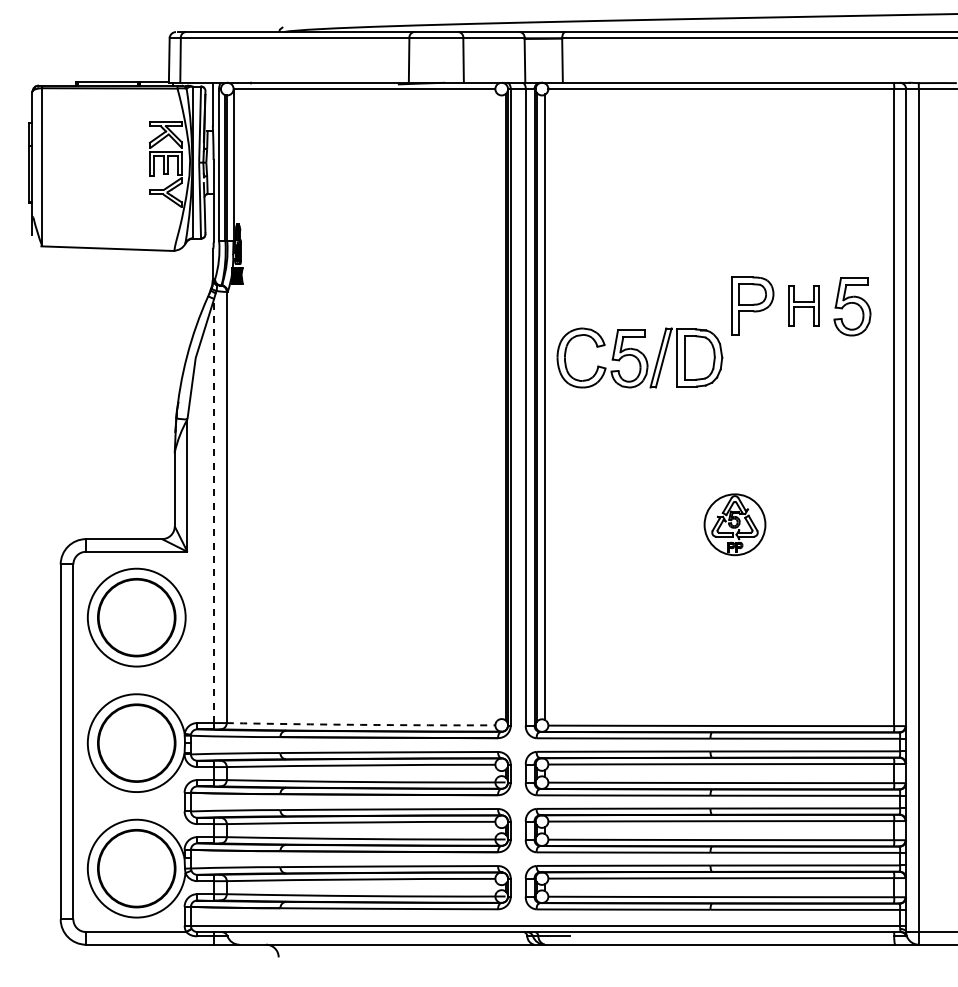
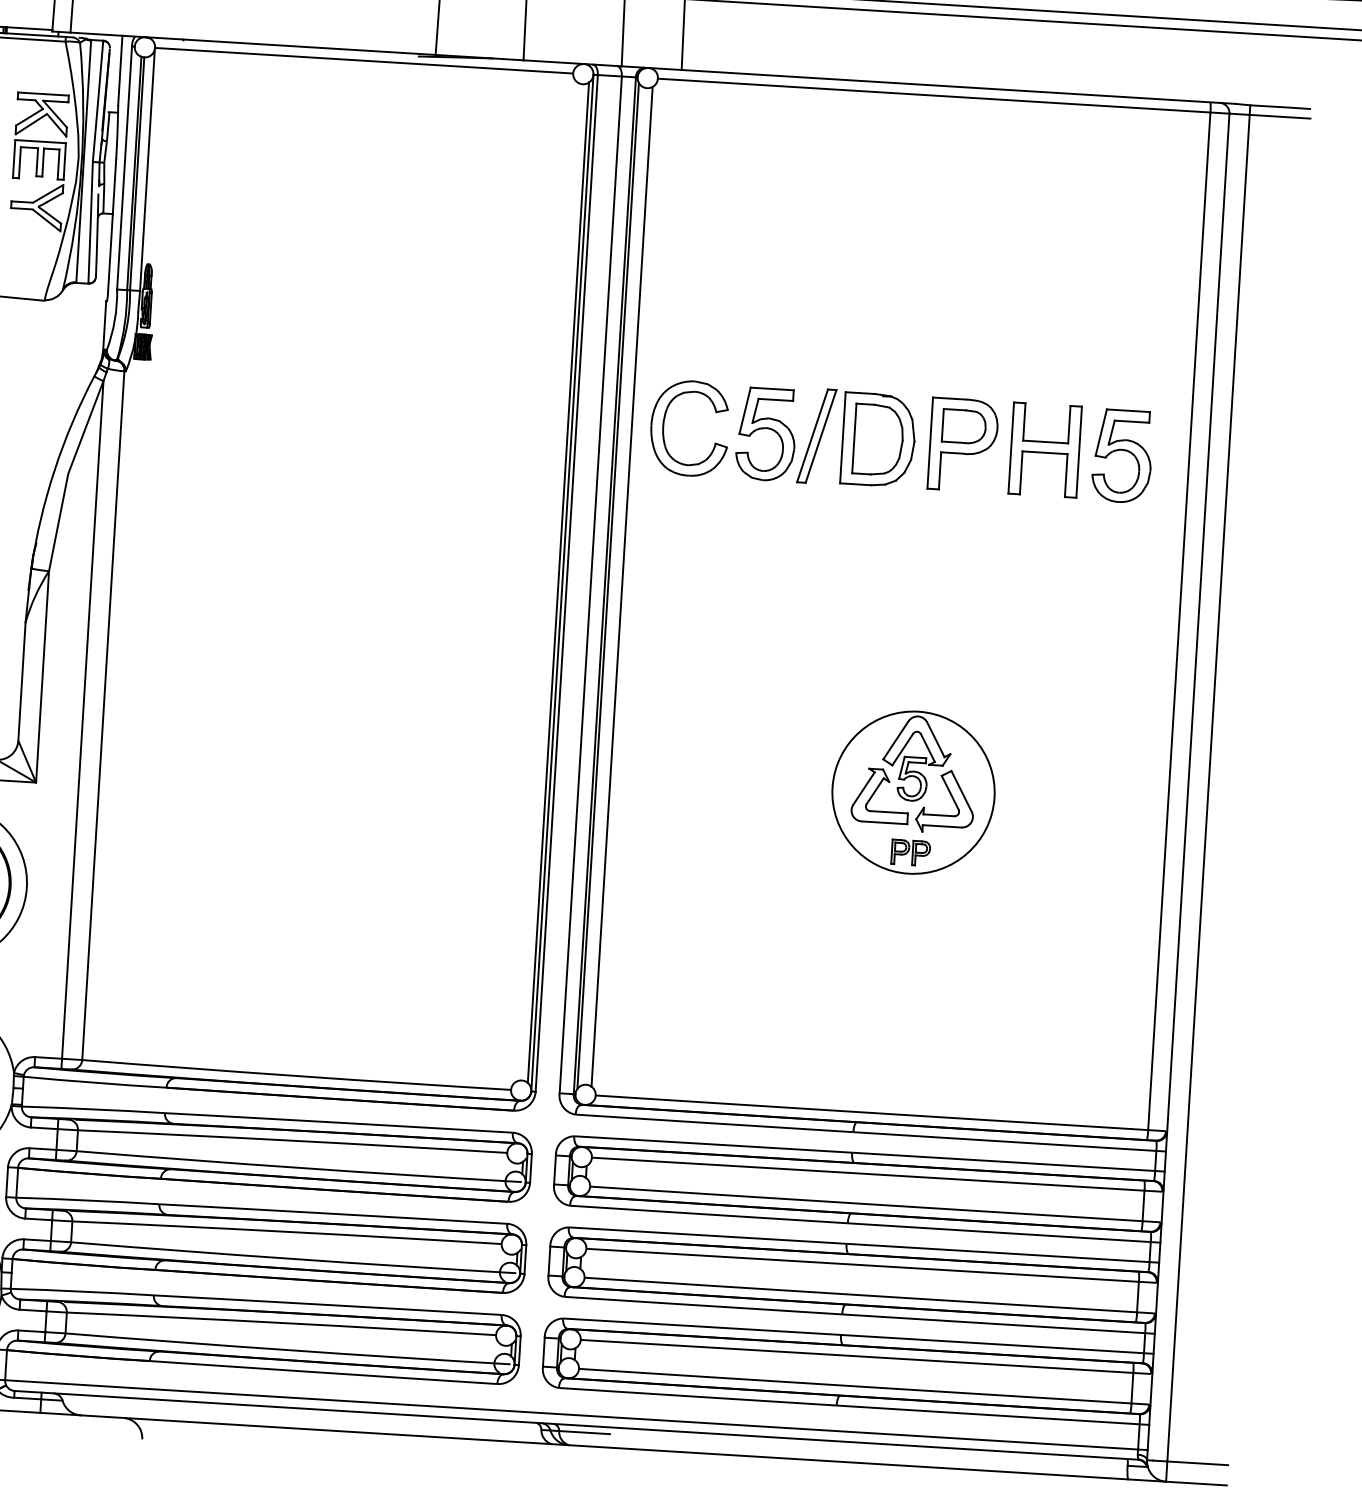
part: (803, 305) -> (1044, 449), size x1.43
part: (639, 357) -> (782, 433), moved
line: (214, 510) -> (83, 719), dashed -> solid
part: (734, 524) -> (912, 792), size x1.67
arc: (361, 724) -> (297, 1075), dashed -> solid

